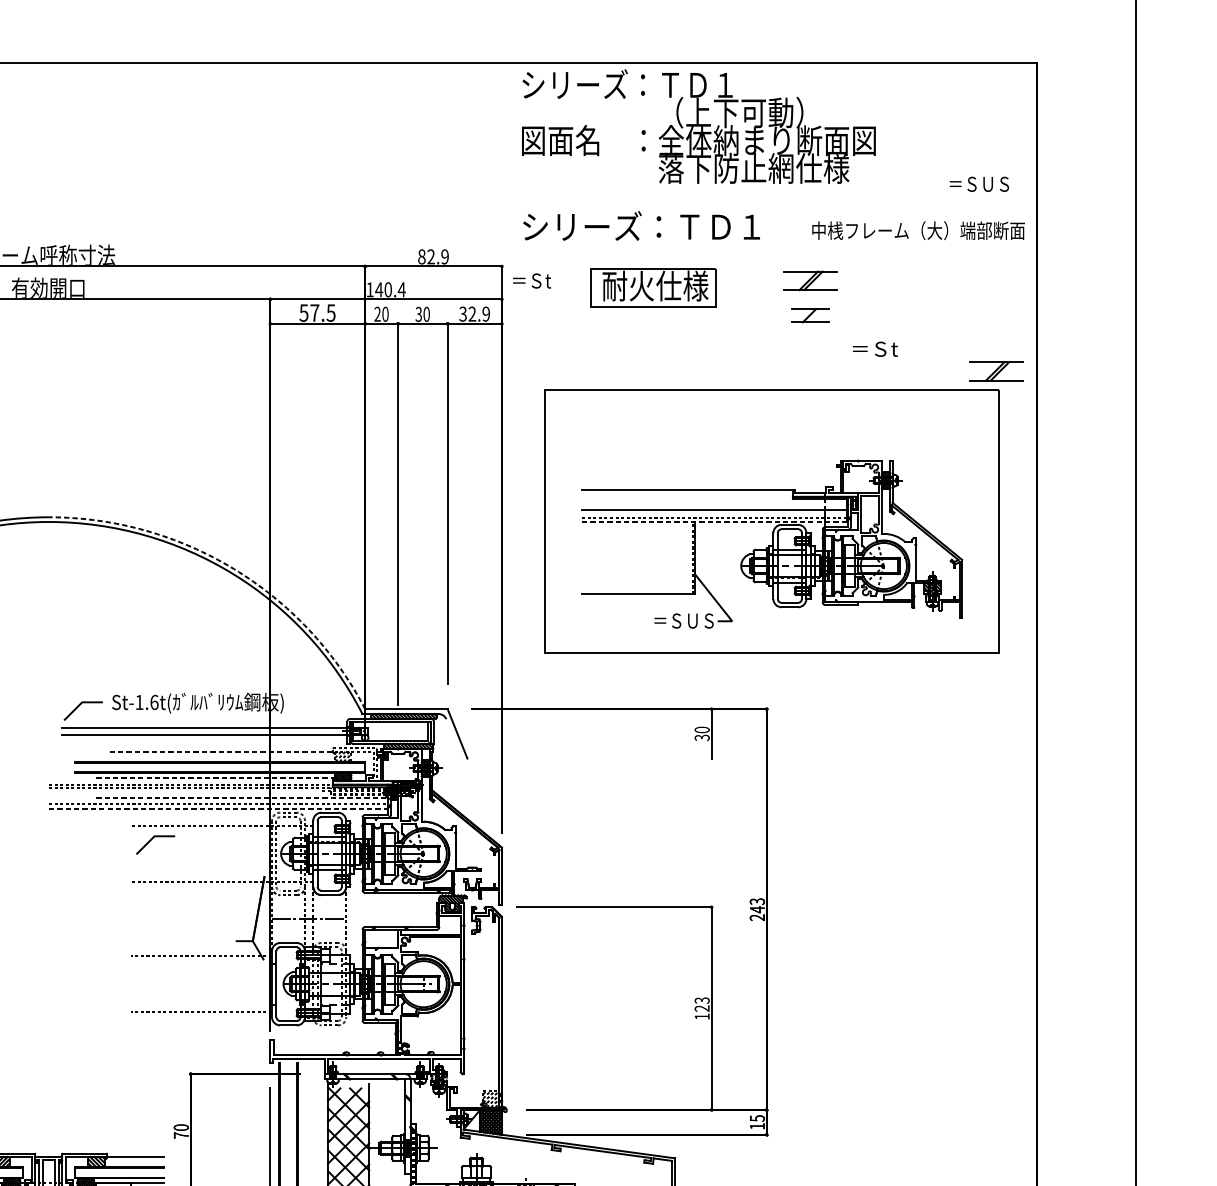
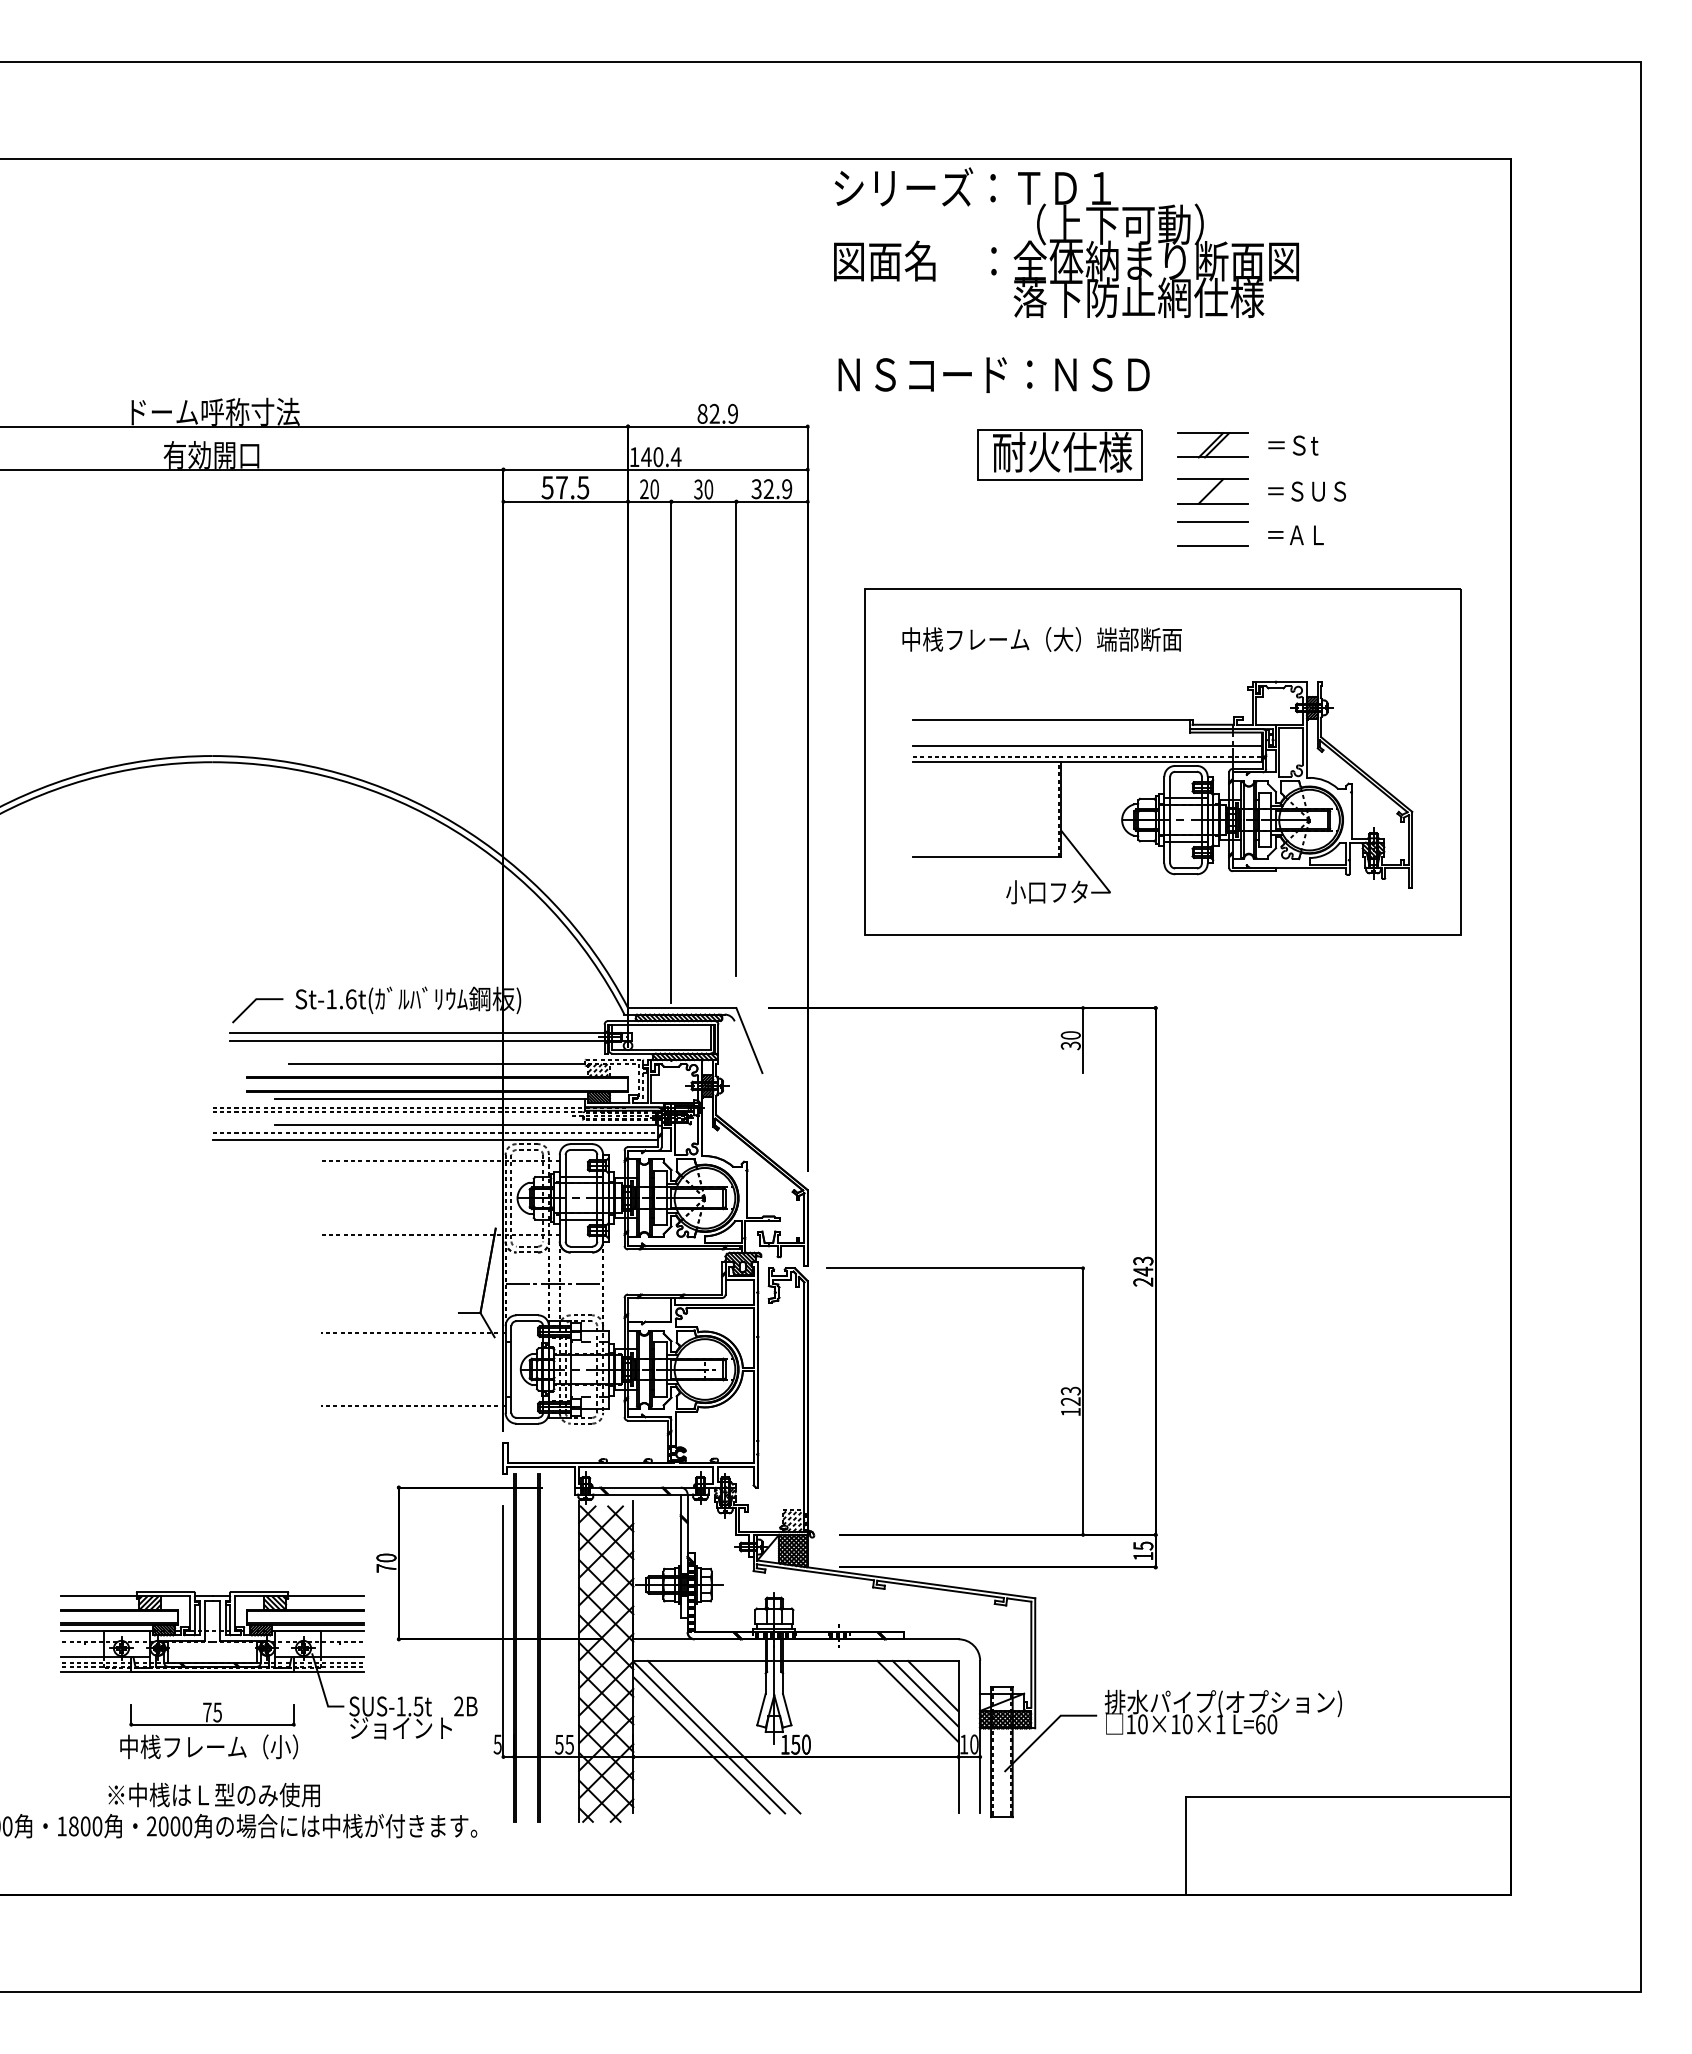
text: (978, 184) -> (1306, 491), moved
text: (642, 226) -> (992, 373), シリーズ：ＴＤ１ -> ＮＳコード：ＮＳＤ
text: (918, 230) -> (1041, 639), moved
text: (532, 280) -> (1293, 445), moved
part: (653, 287) -> (1059, 454), moved
part: (810, 315) -> (1212, 491), size x1.43
line: (810, 339) -> (1212, 522), added
text: (875, 349) -> (1298, 535), ＝Ｓt -> ＝ＡＬ
line: (810, 357) -> (1212, 546), added
part: (996, 371) -> (1457, 564), removed
line: (714, 521) -> (1087, 761), dashed -> solid
arc: (233, 568) -> (455, 823), dashed -> solid
text: (683, 621) -> (1046, 892), ＝ＳＵＳ -> 小口フタ
line: (219, 751) -> (436, 1063), dashed -> solid
line: (214, 777) -> (430, 1098), dashed -> solid
line: (242, 797) -> (466, 1124), dashed -> solid
line: (218, 809) -> (435, 1139), dashed -> solid
part: (151, 840) -> (347, 1180), removed

